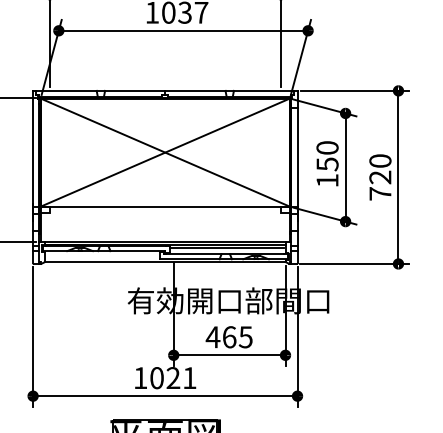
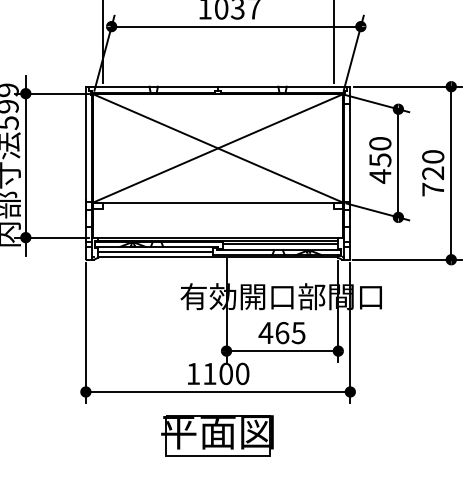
text: (327, 180) -> (380, 176), 150 -> 450
line: (102, 256) -> (155, 252), added
text: (173, 377) -> (226, 373), 1021 -> 1100

